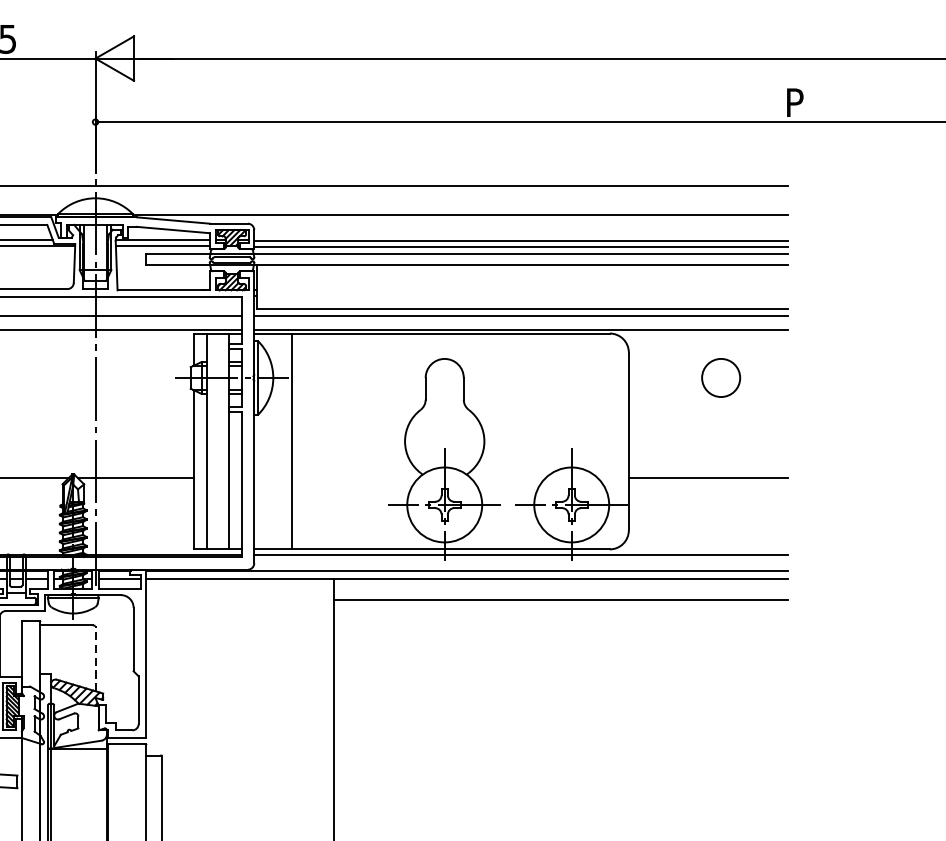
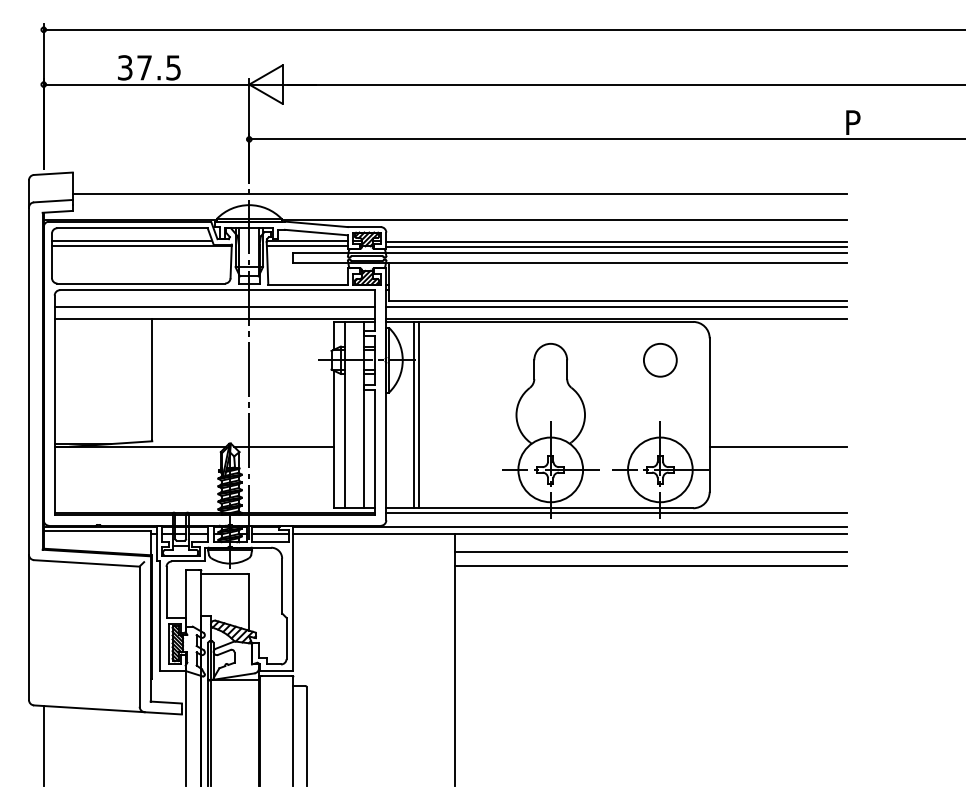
circle: (721, 378) -> (660, 360), moved
line: (285, 440) -> (413, 414), added
line: (560, 616) -> (650, 566), added
line: (95, 657) -> (249, 601), dashed -> solid

